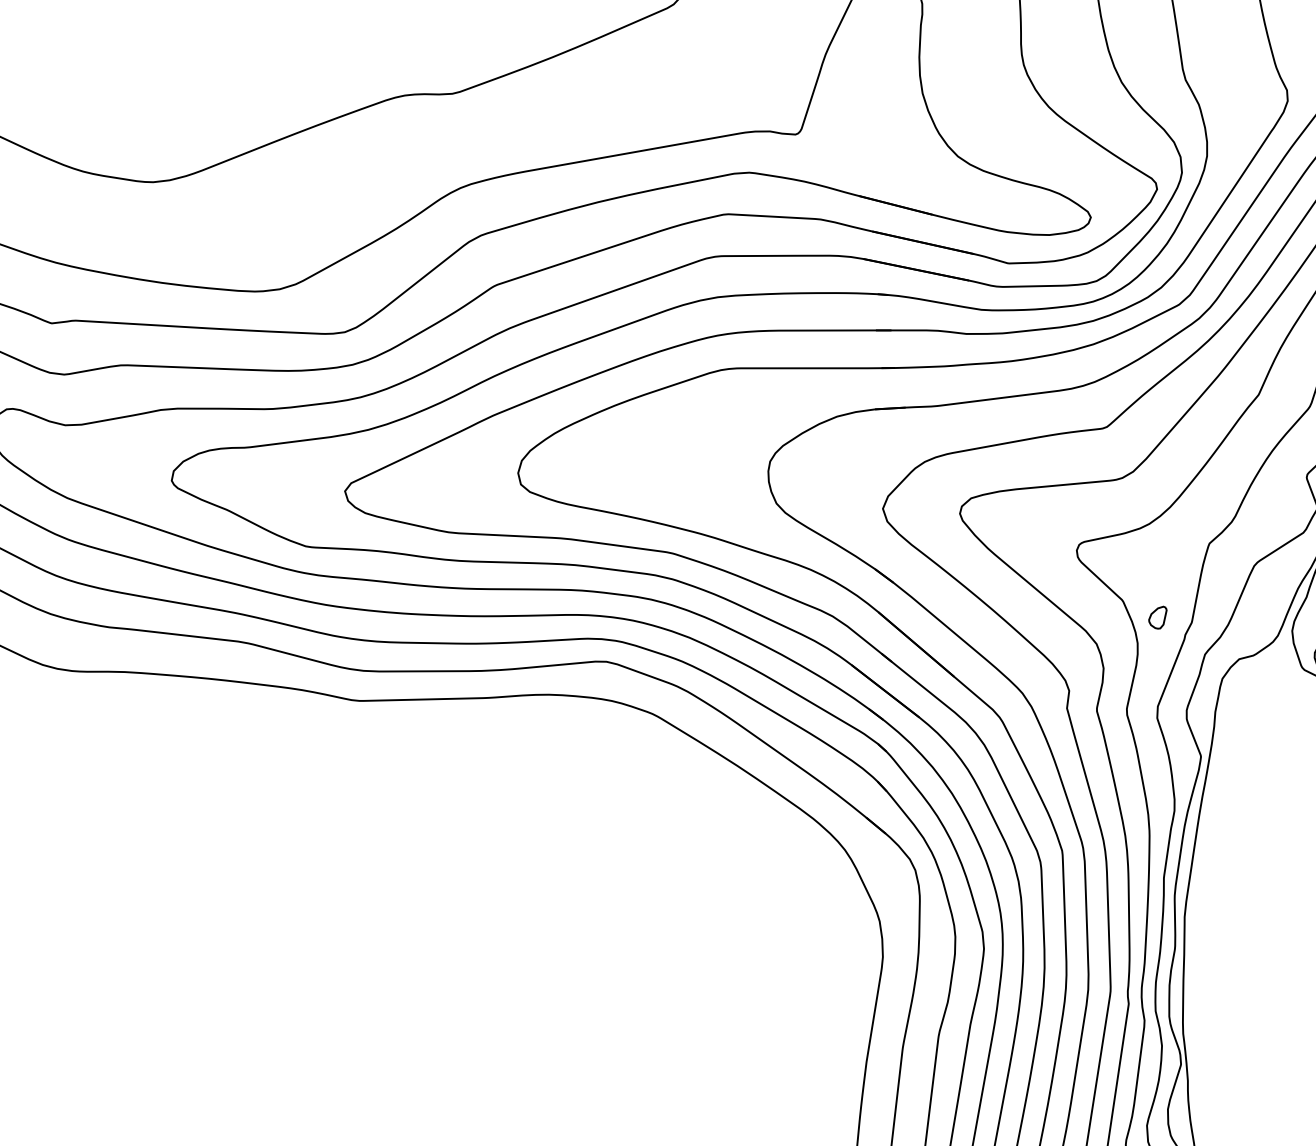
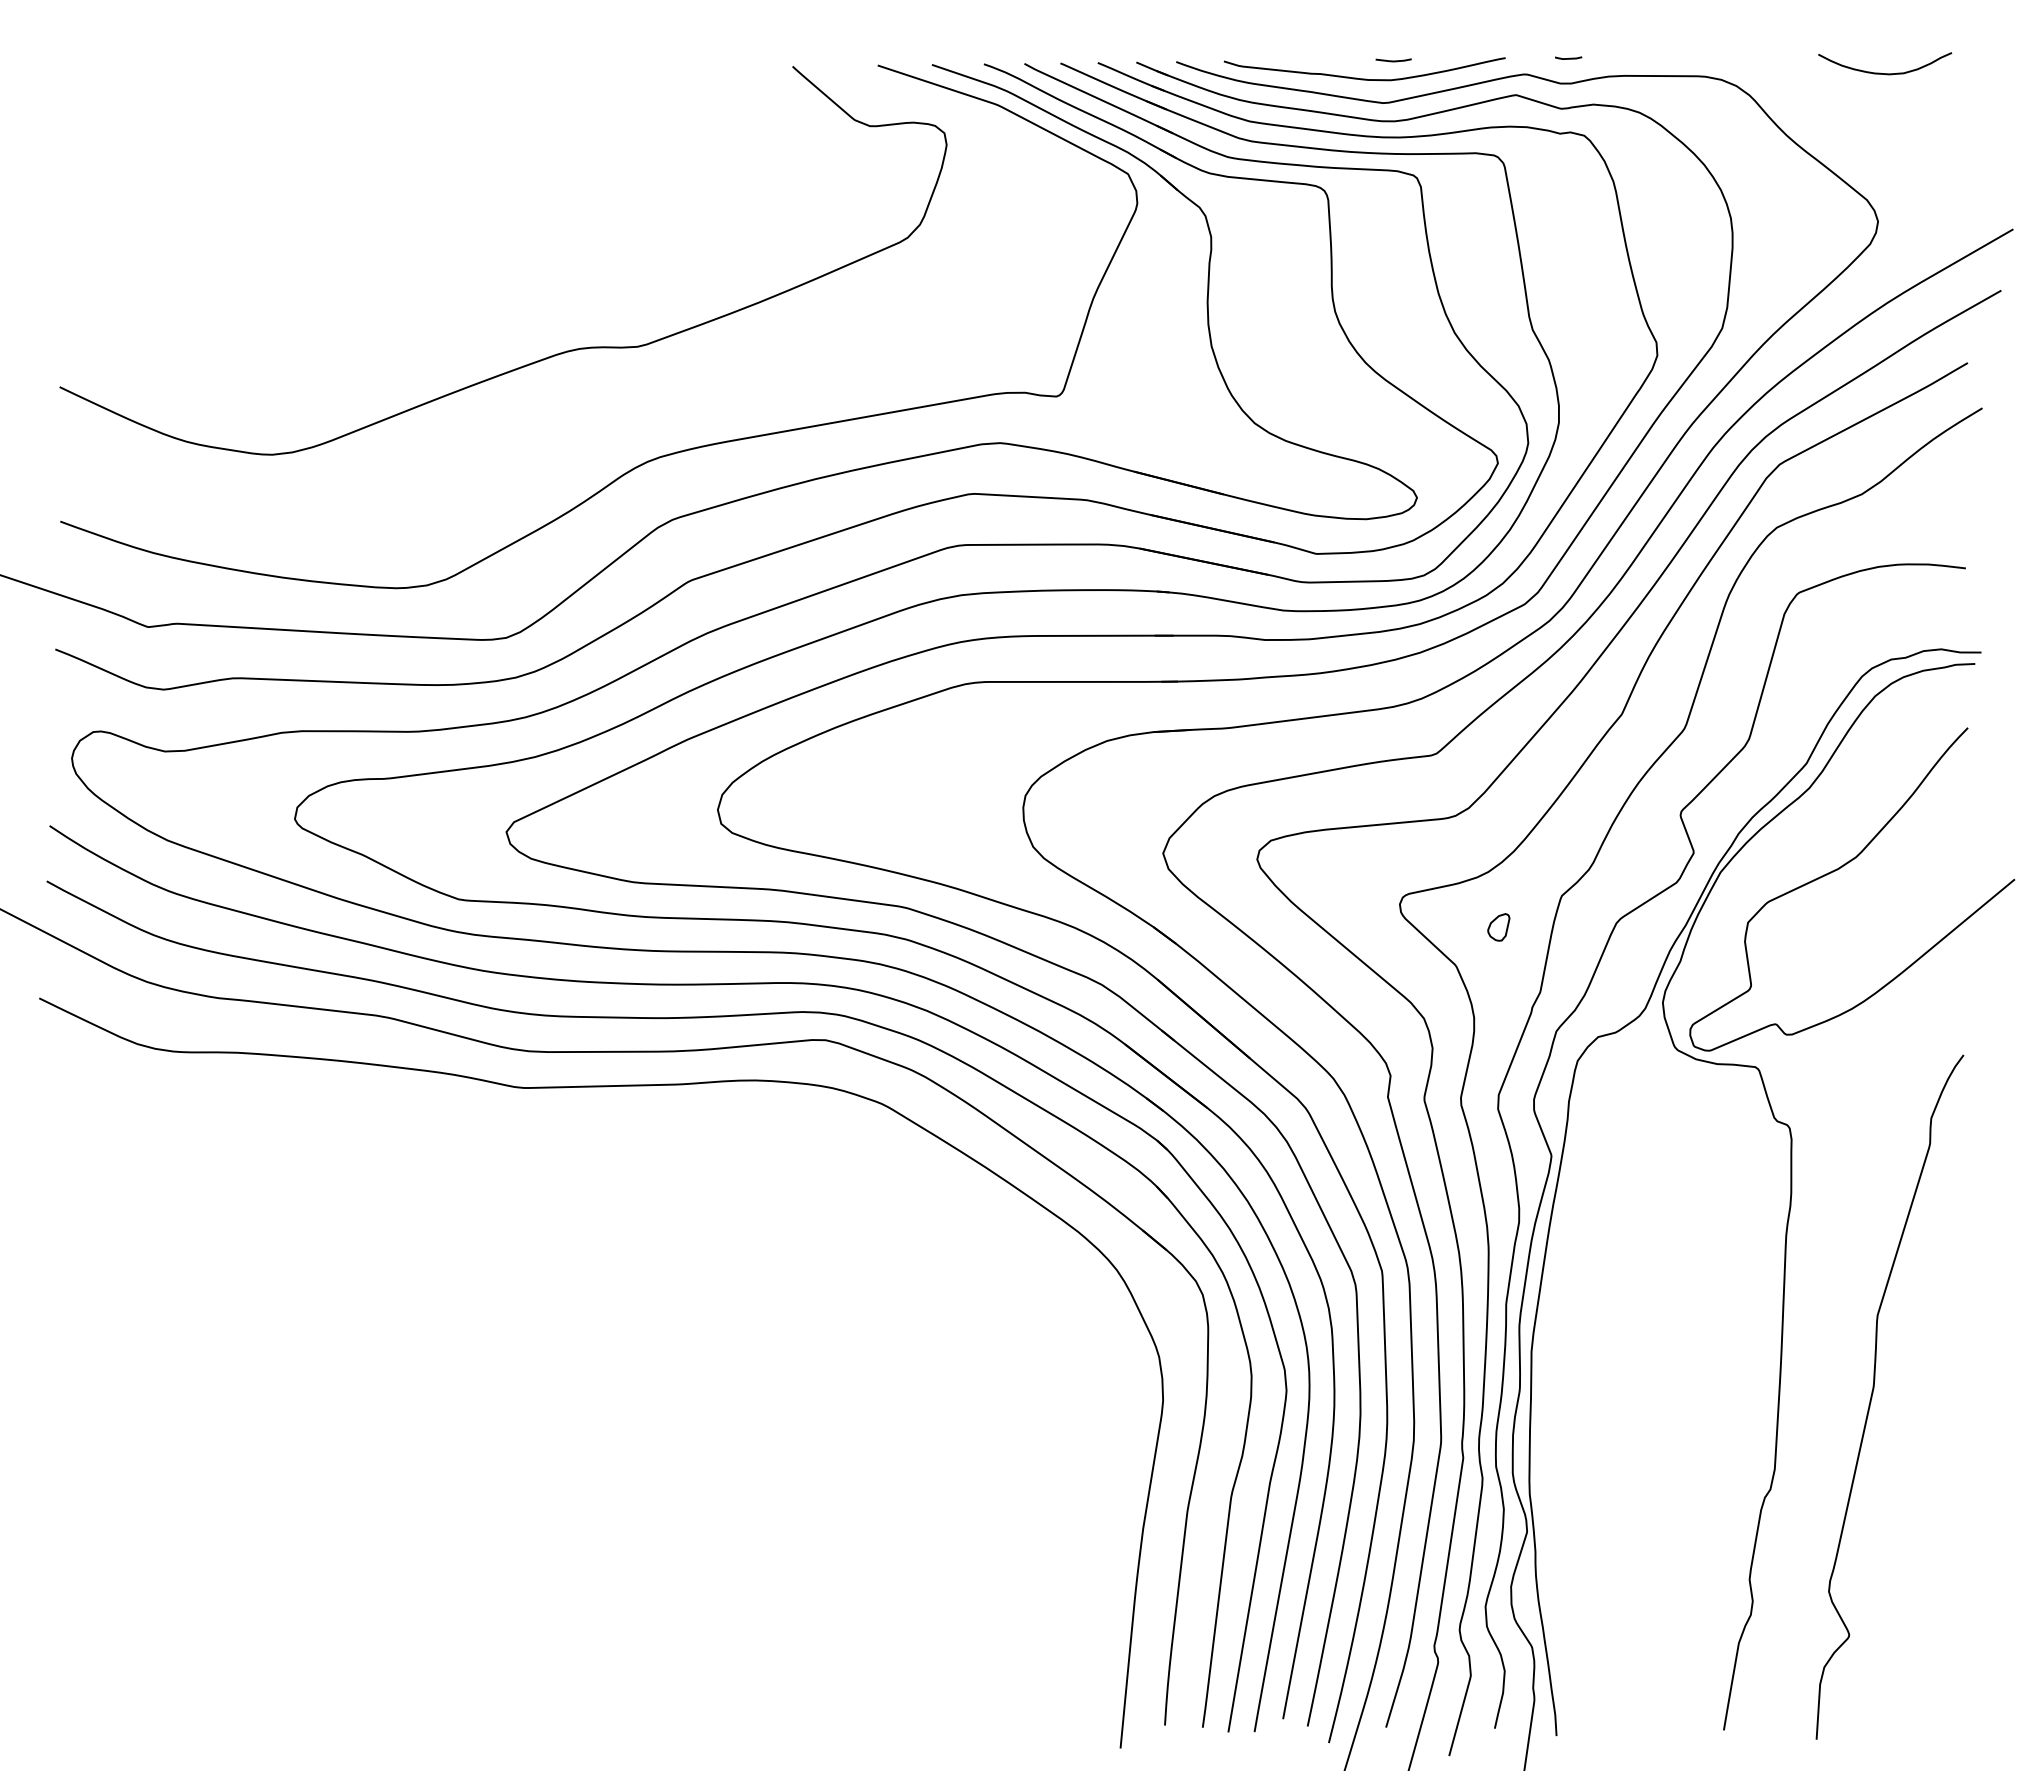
part: (1157, 617) -> (1498, 927), moved

